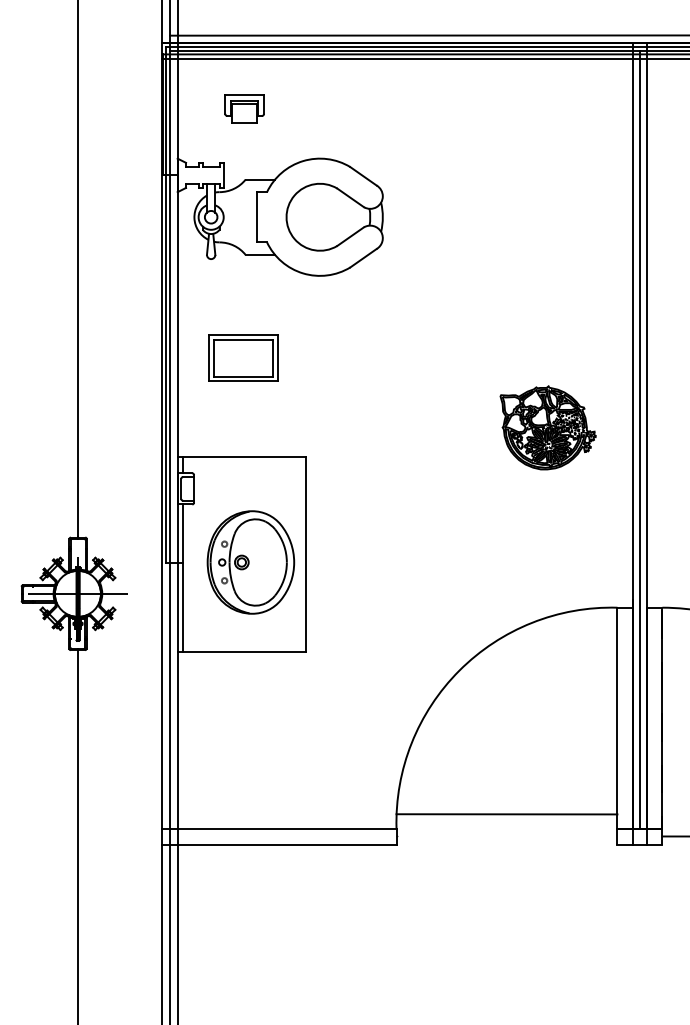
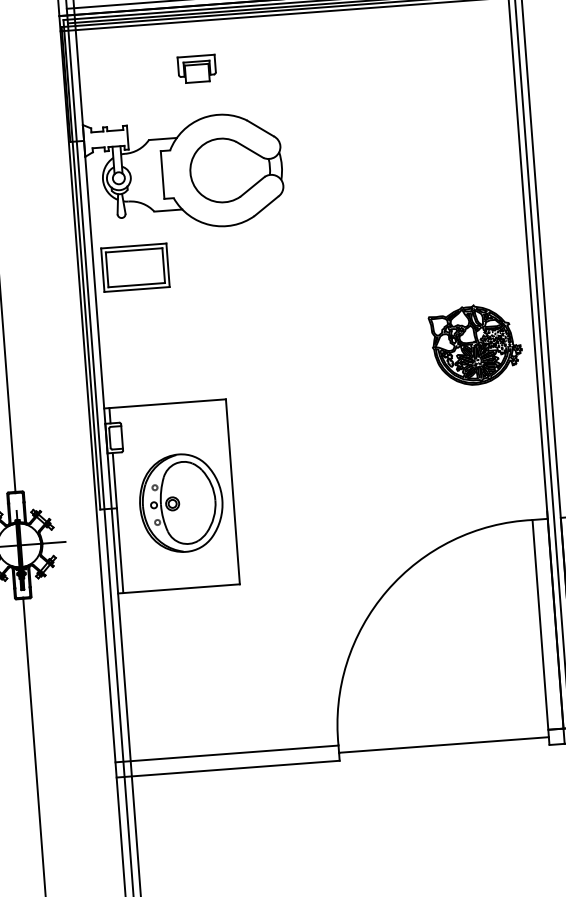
part: (244, 108) -> (196, 68), moved
part: (243, 357) -> (135, 267), moved
part: (547, 427) -> (475, 344), moved
line: (506, 814) -> (443, 745), moved

